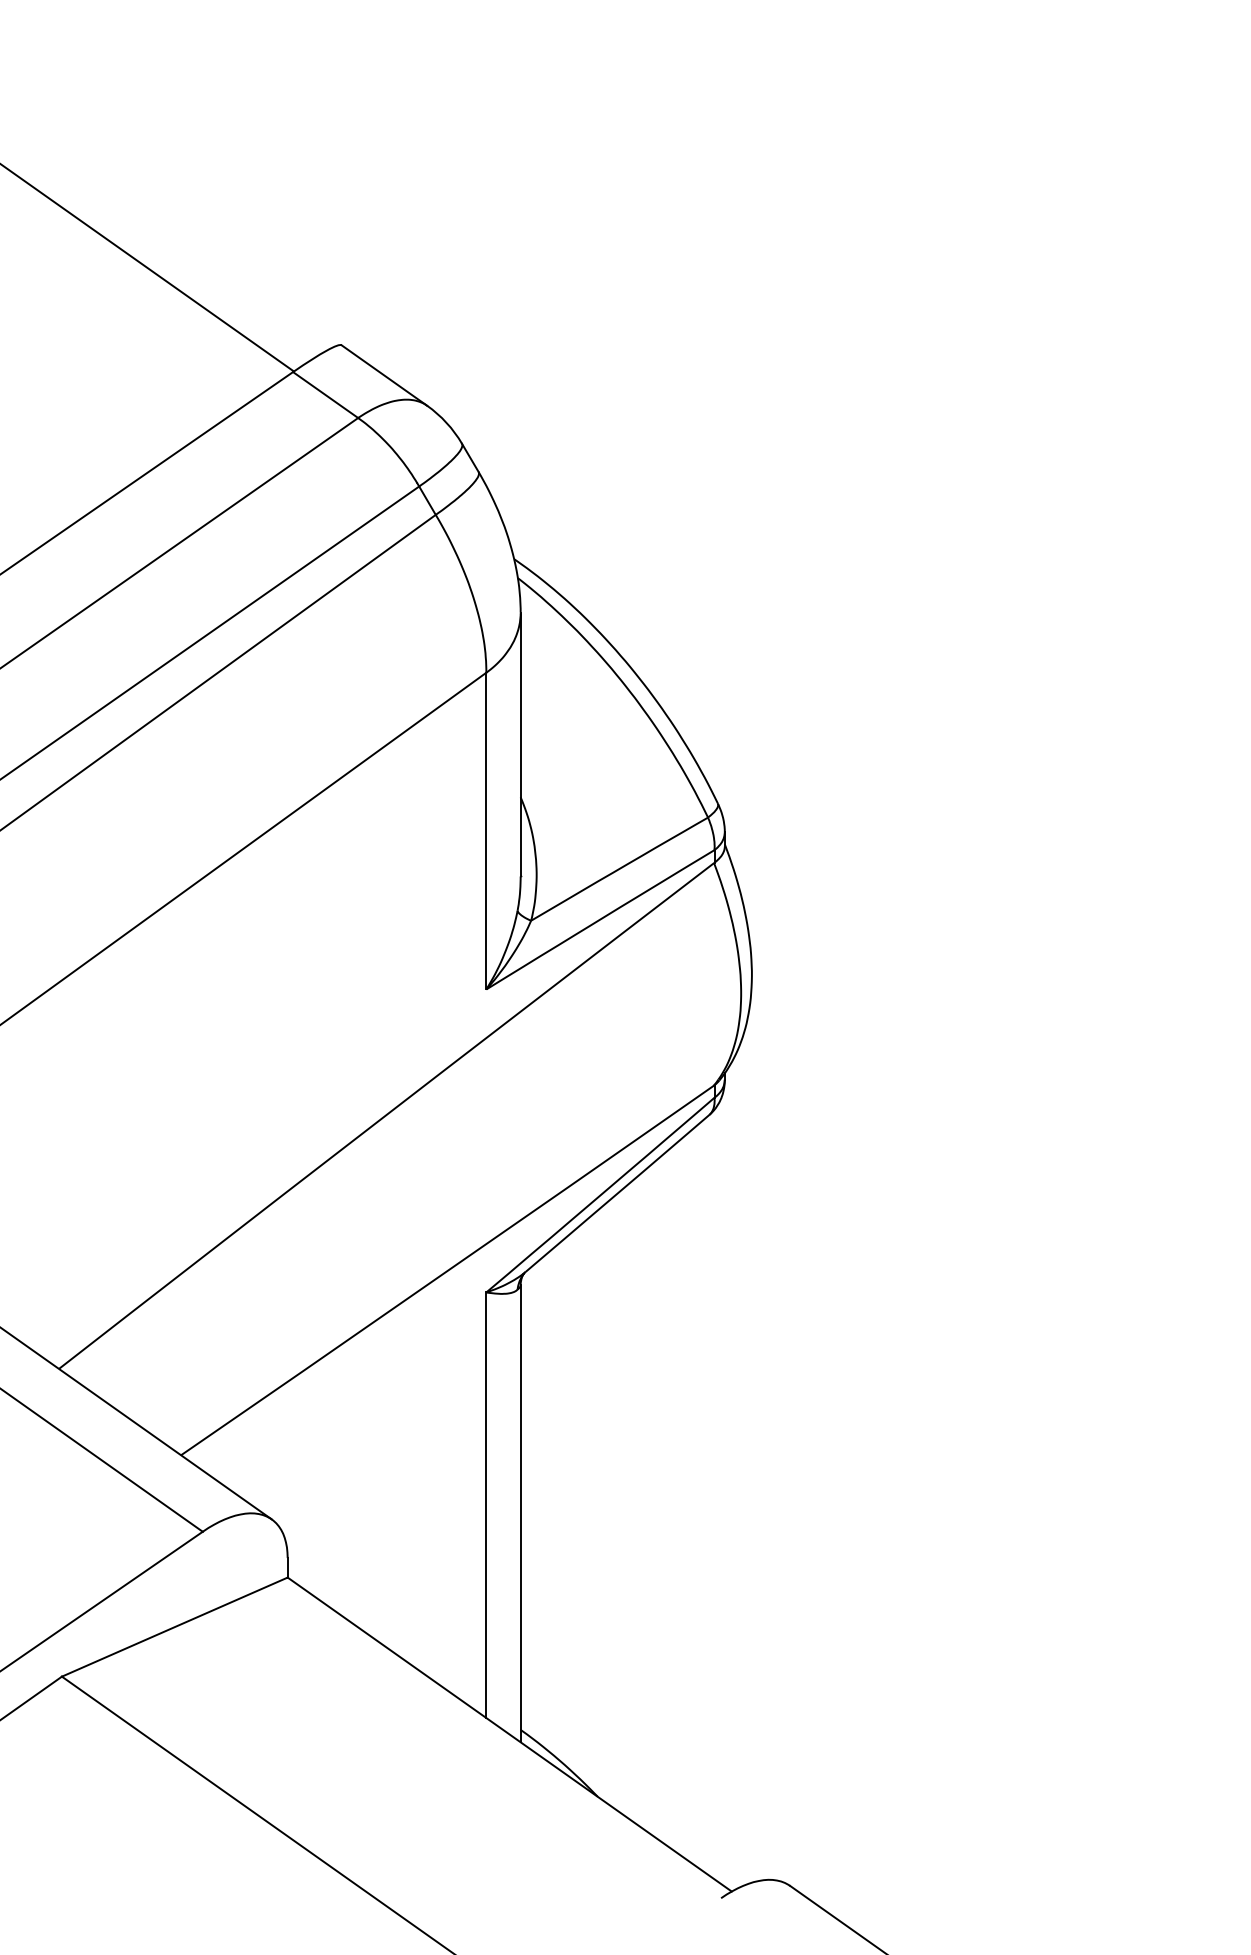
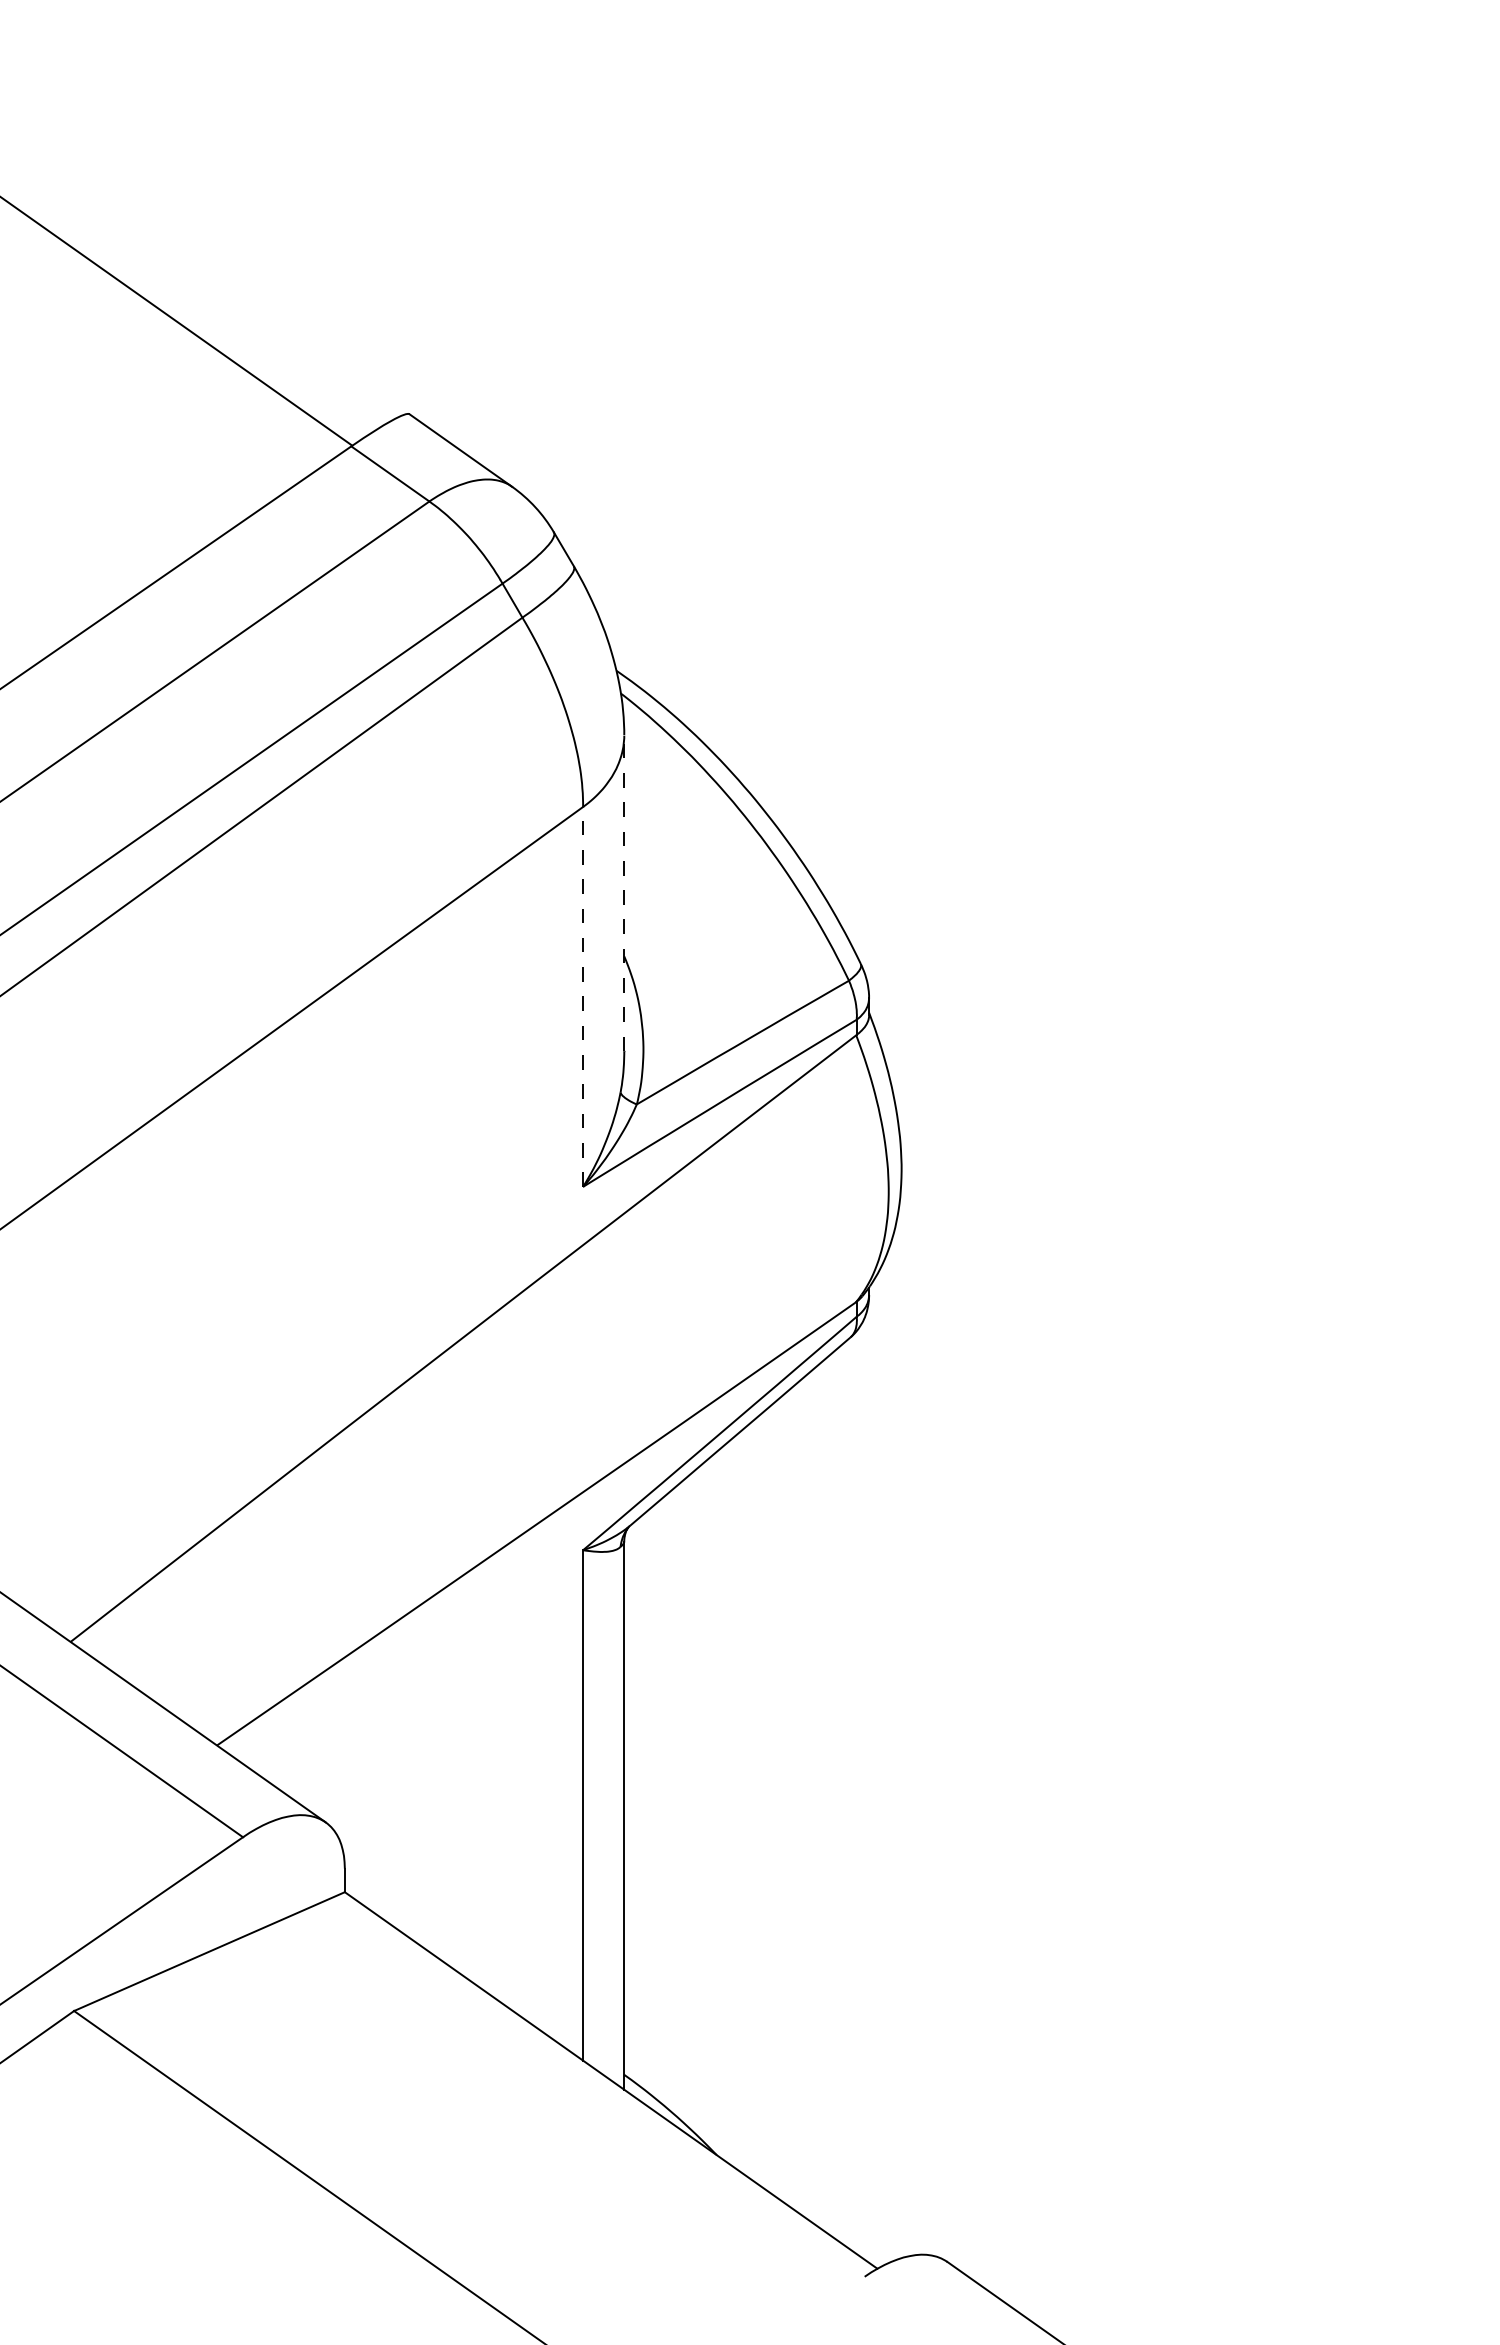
line: (520, 744) -> (624, 892), solid -> dashed
line: (486, 830) -> (583, 996), solid -> dashed

